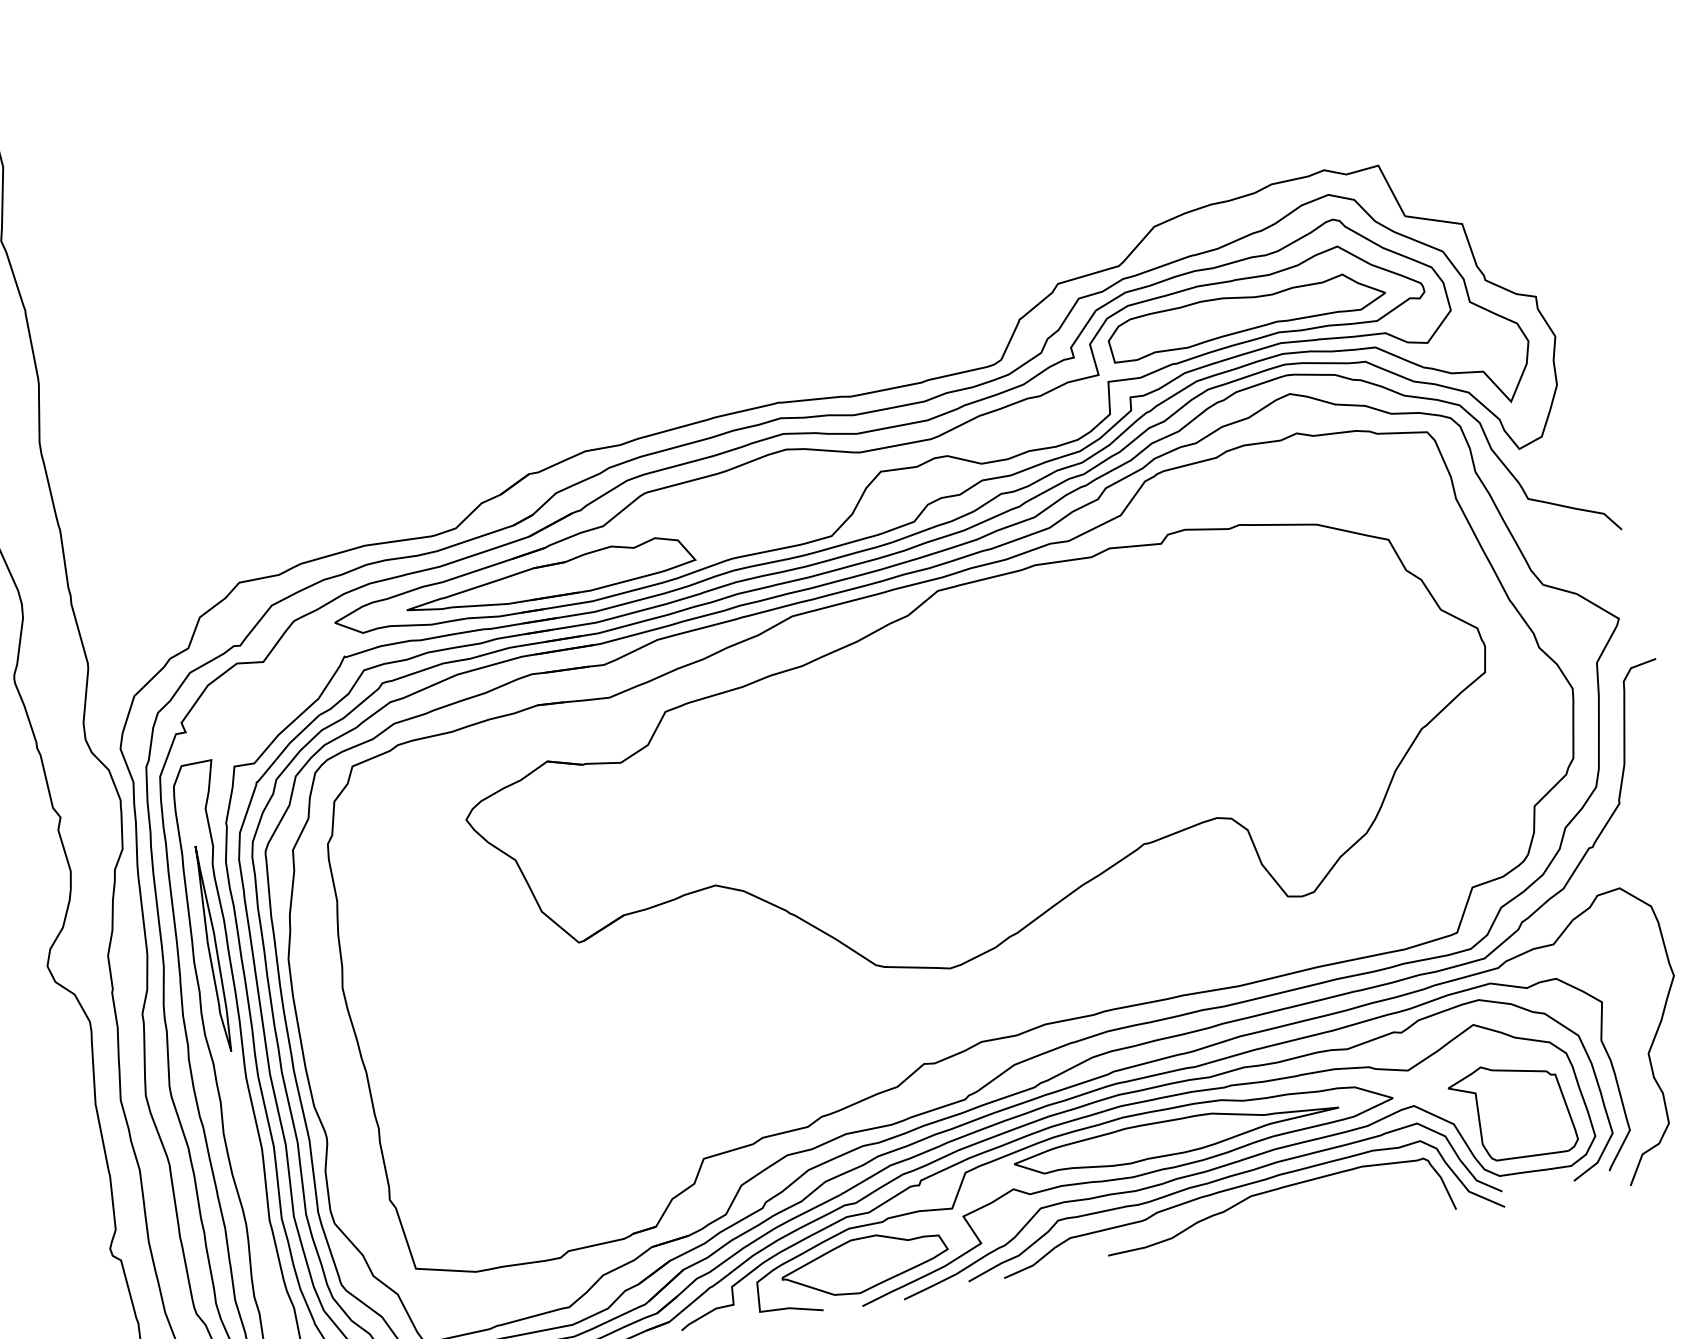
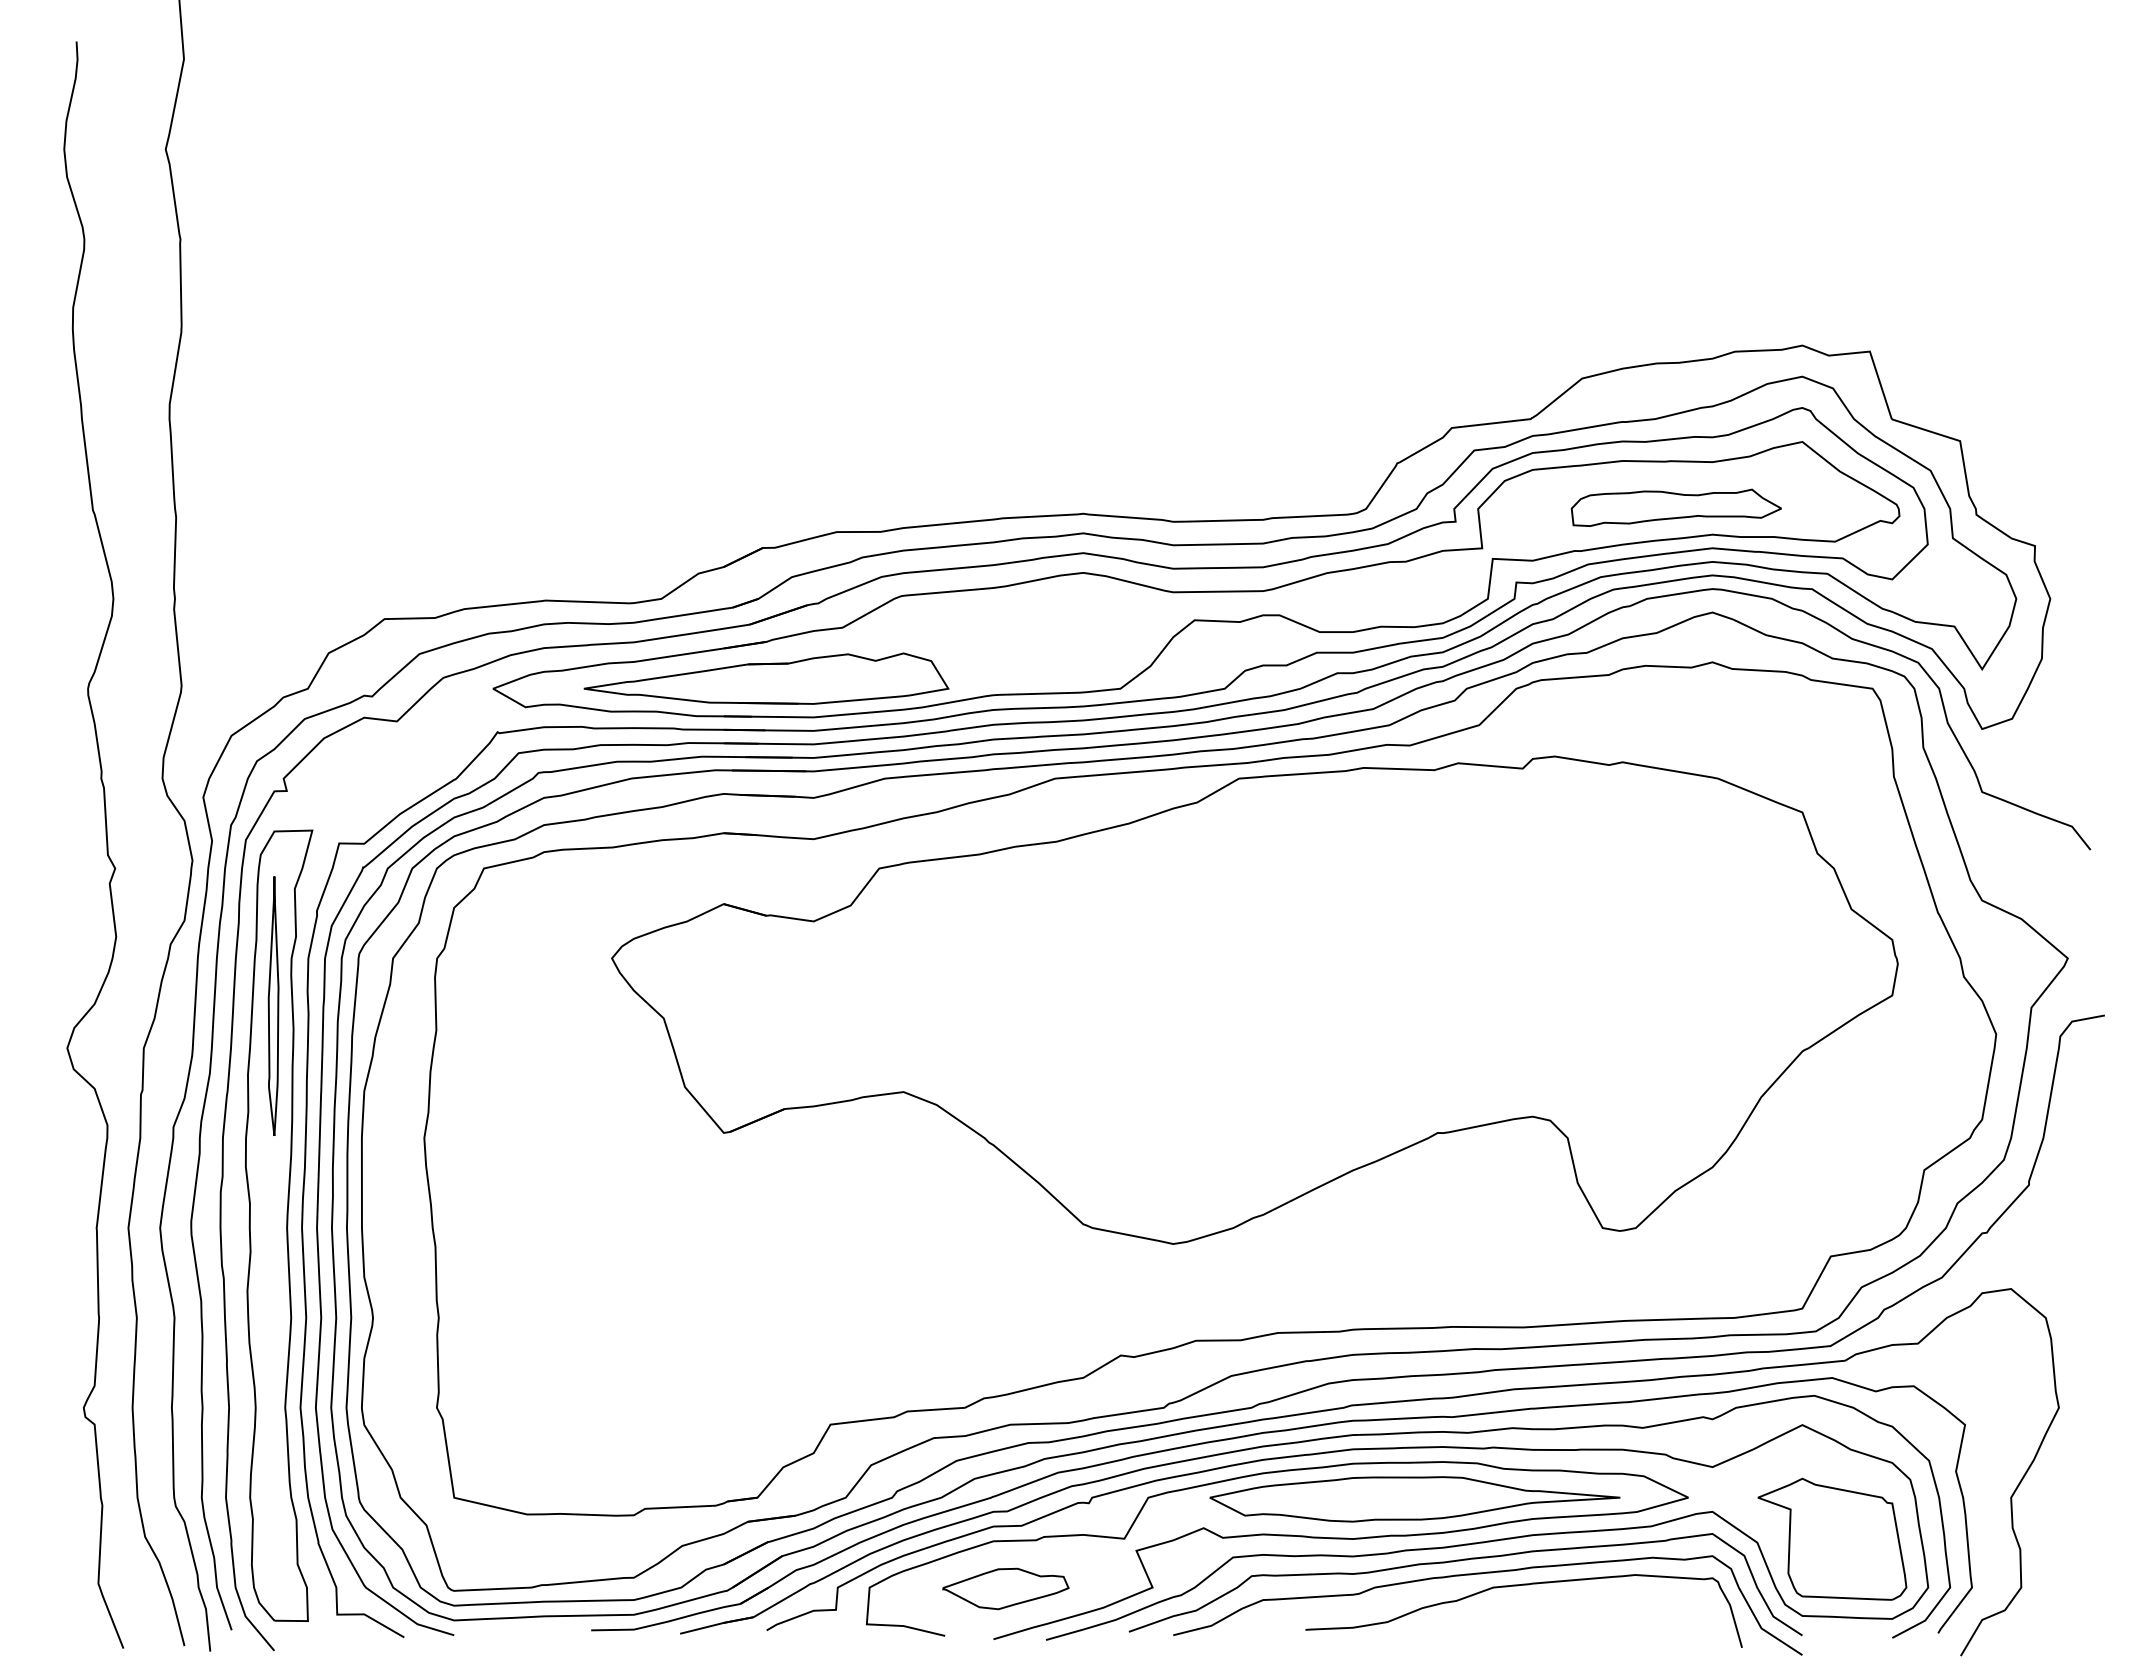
part: (1246, 315) -> (1676, 507), size x0.6
part: (212, 948) -> (273, 1005), moved
part: (864, 1264) -> (1005, 1588), size x0.6

